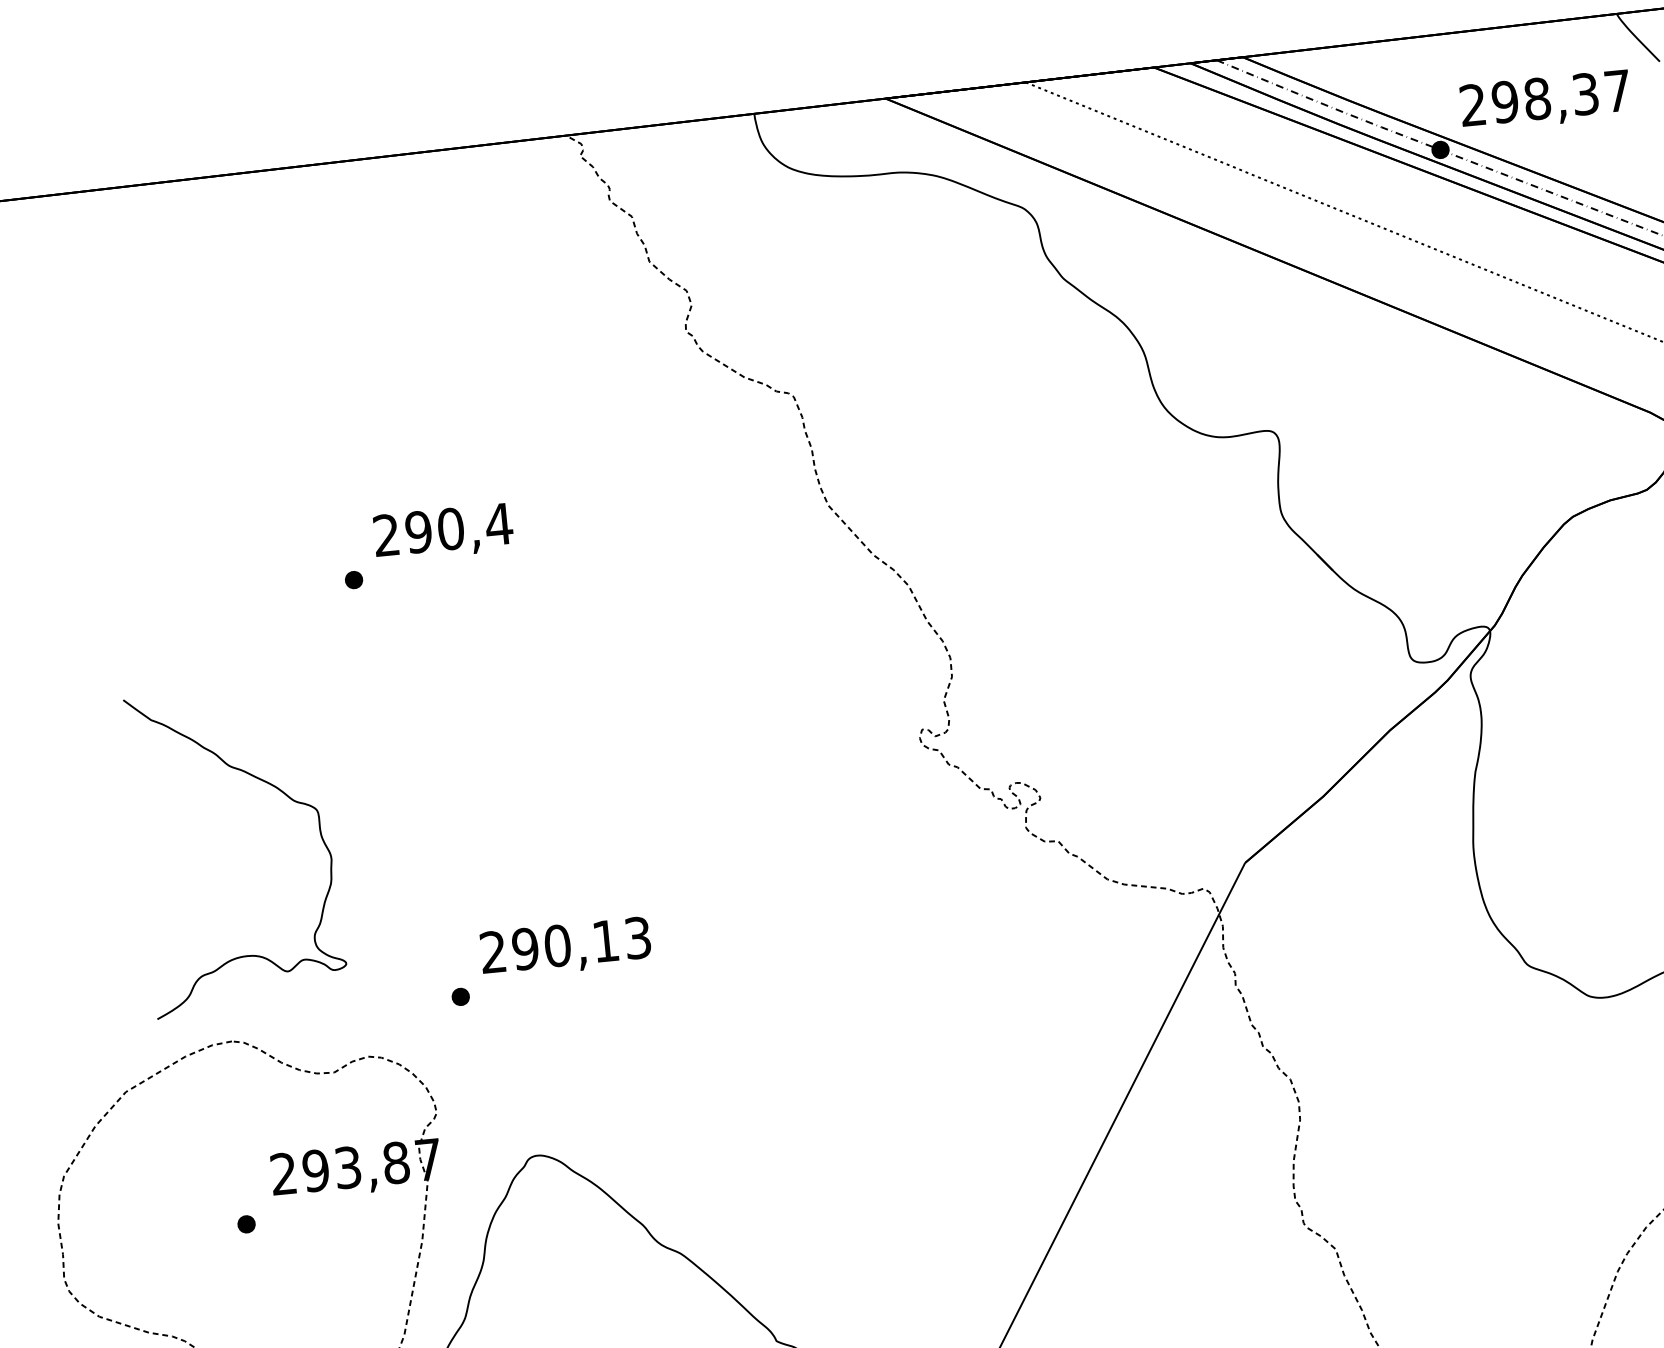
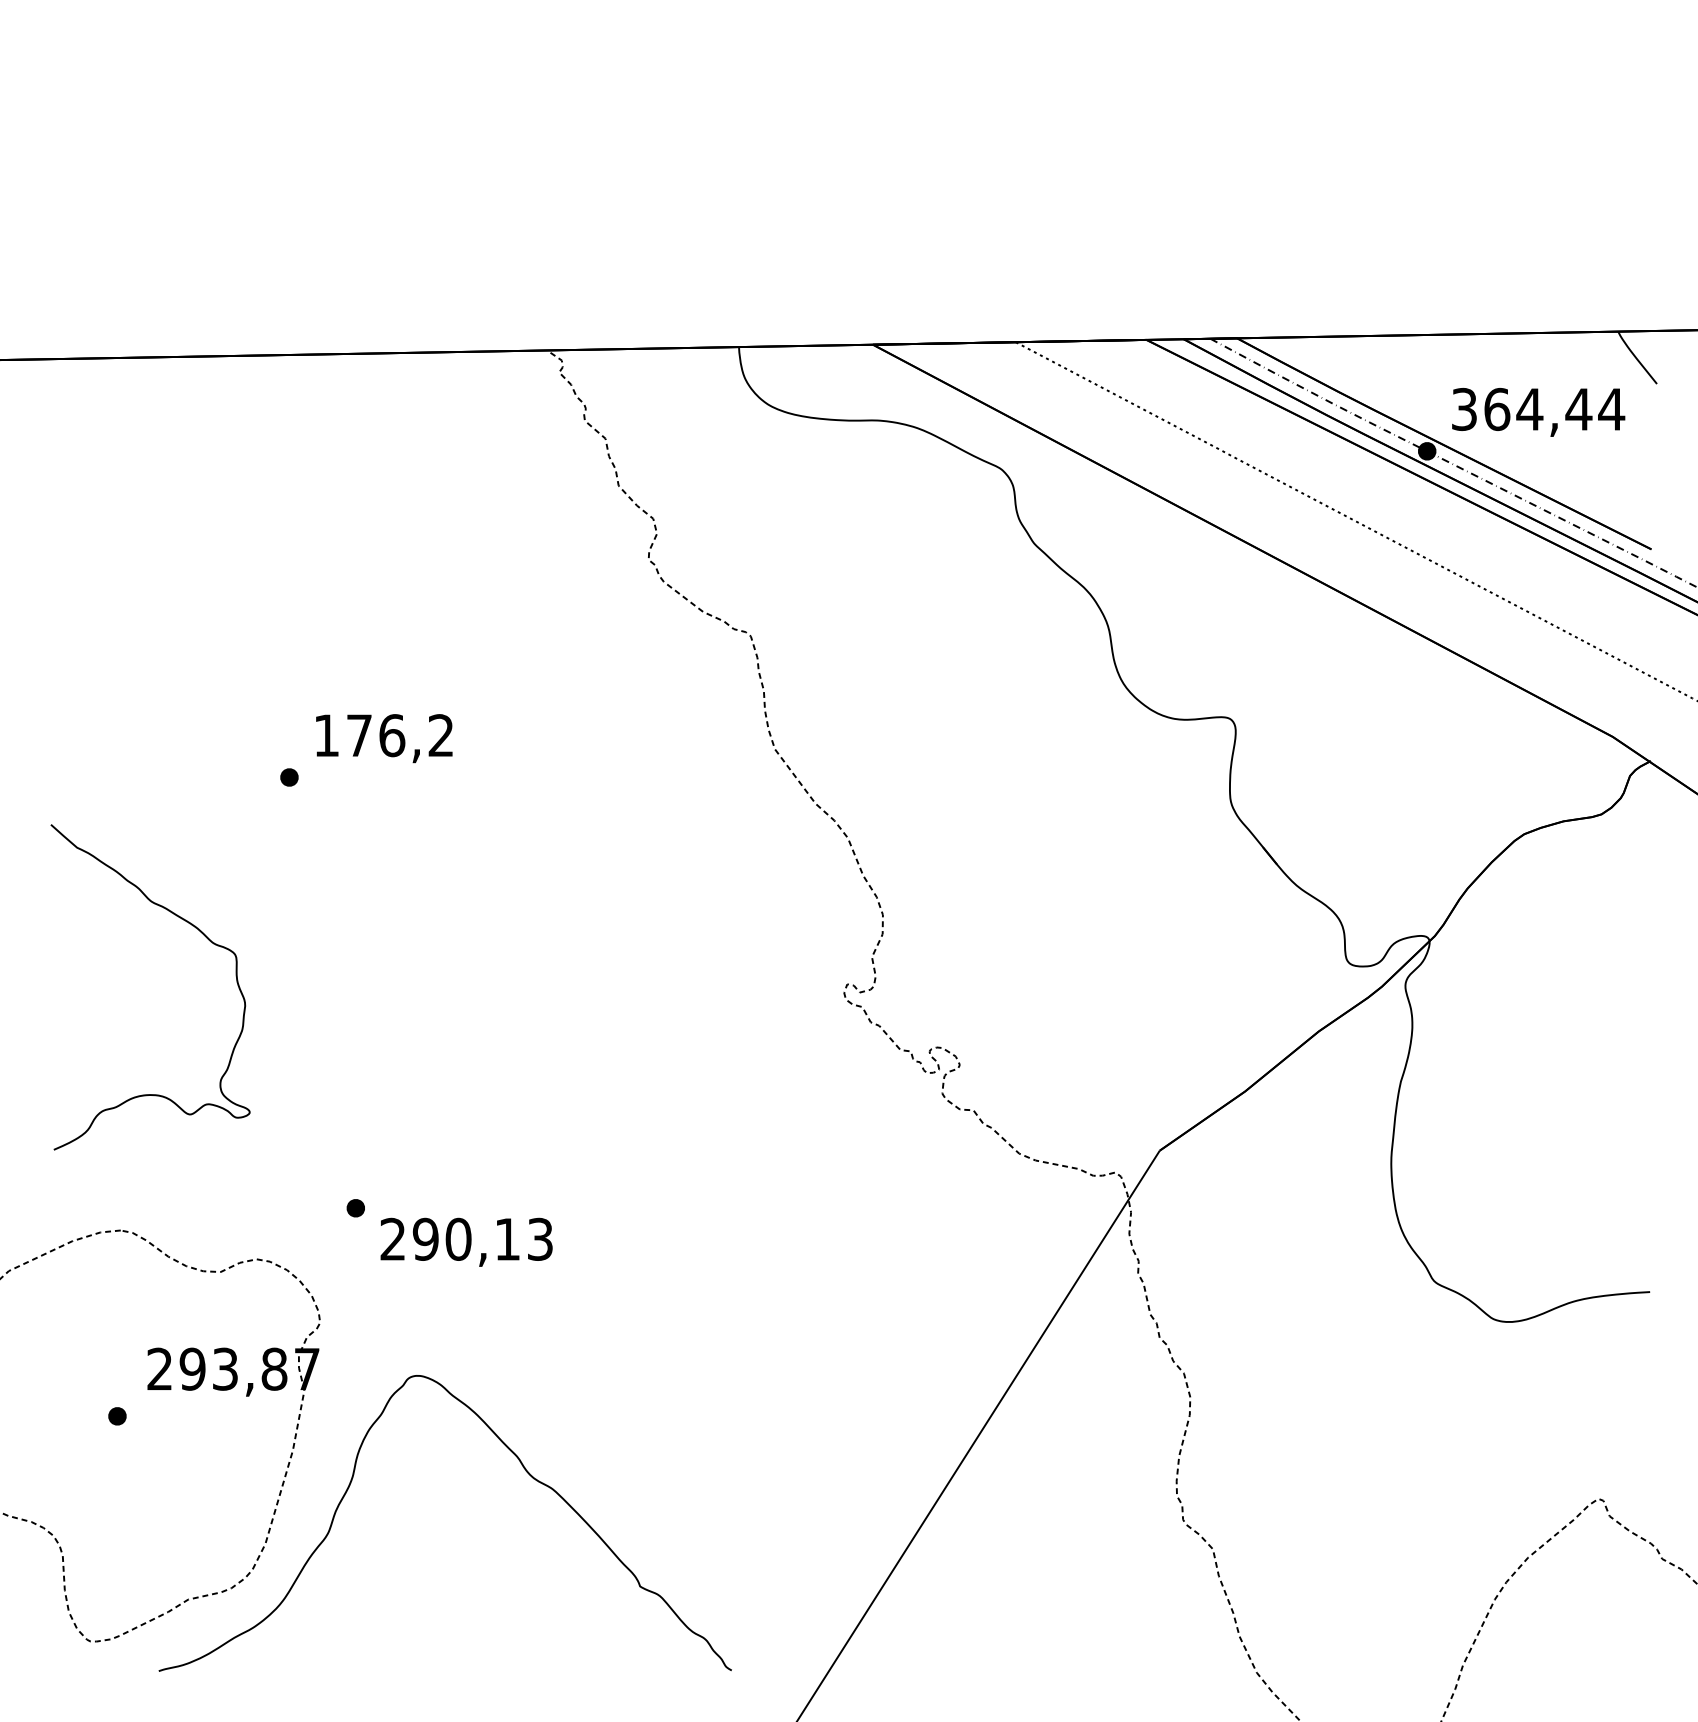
text: (1545, 98) -> (1538, 409), 298,37 -> 364,44
text: (443, 529) -> (384, 735), 290,4 -> 176,2
curve: (272, 786) -> (192, 926), moved
text: (565, 947) -> (466, 1241), moved

